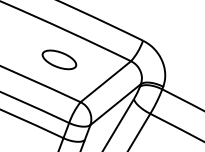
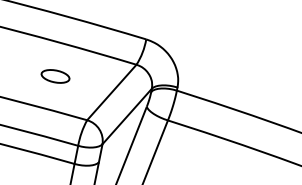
part: (59, 59) -> (55, 76), size x0.7

